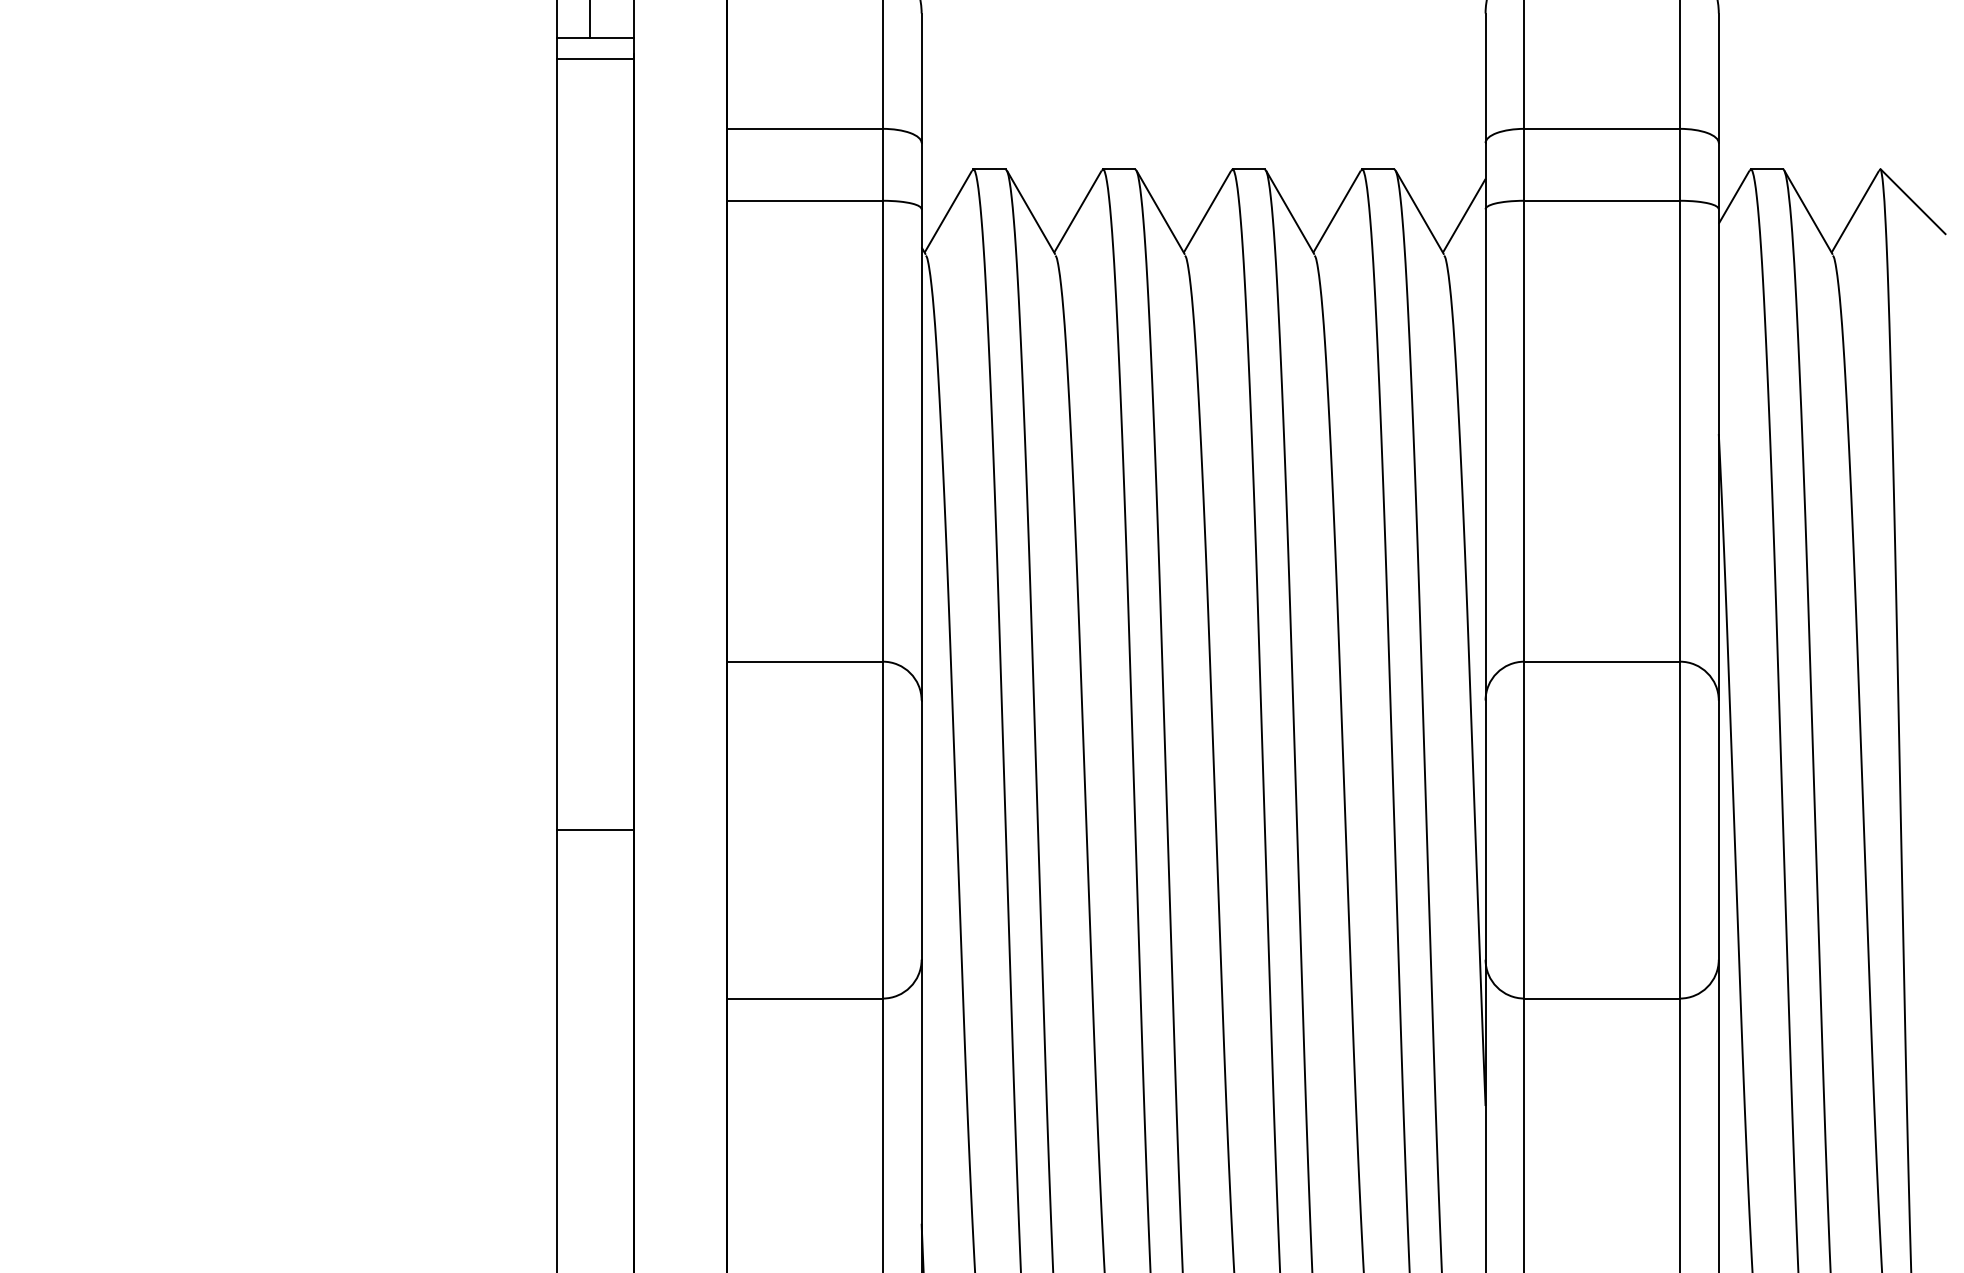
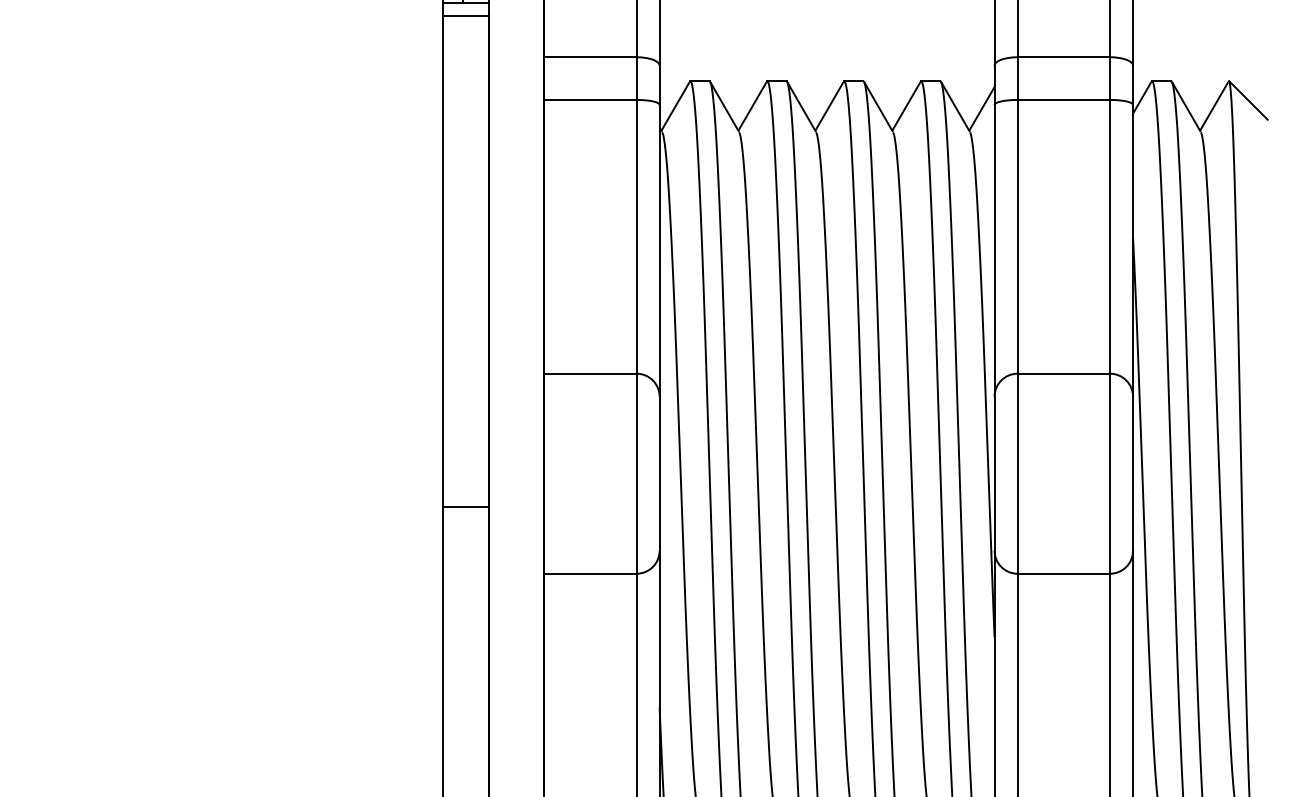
line: (594, 829) -> (465, 506), moved

